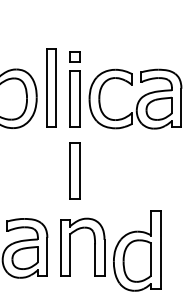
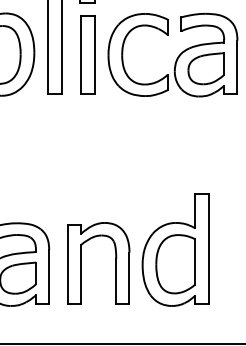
part: (74, 170) -> (87, 155), removed
part: (137, 250) -> (175, 249), moved

